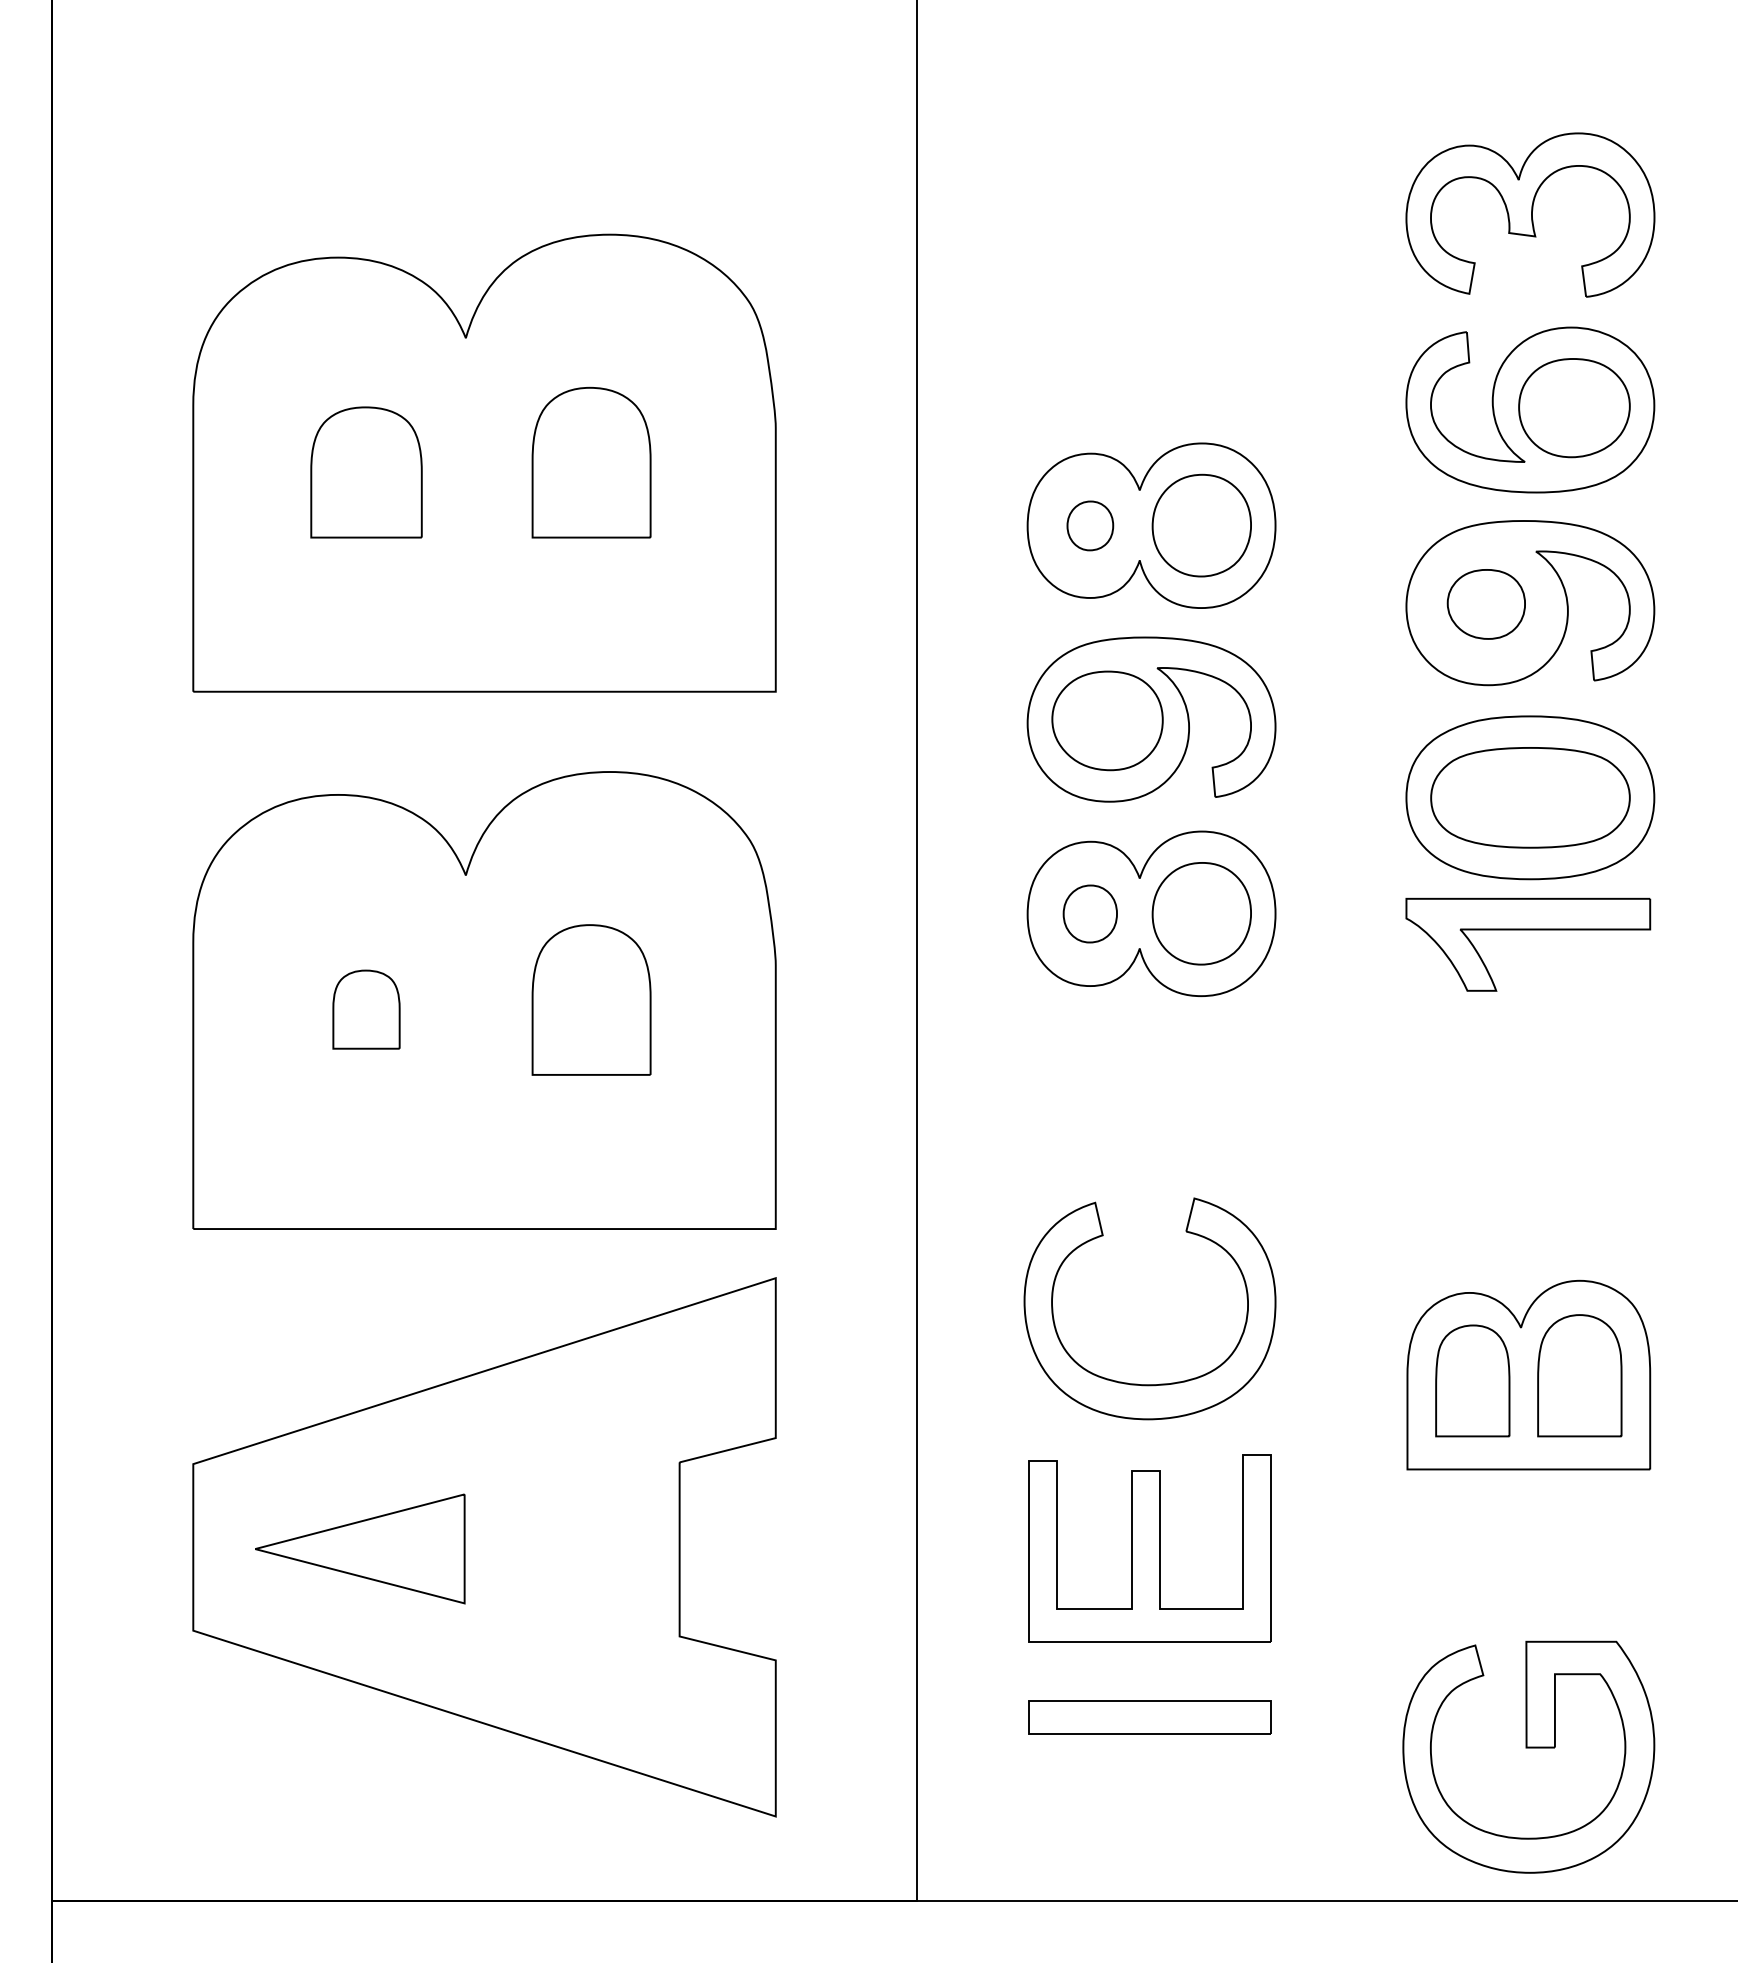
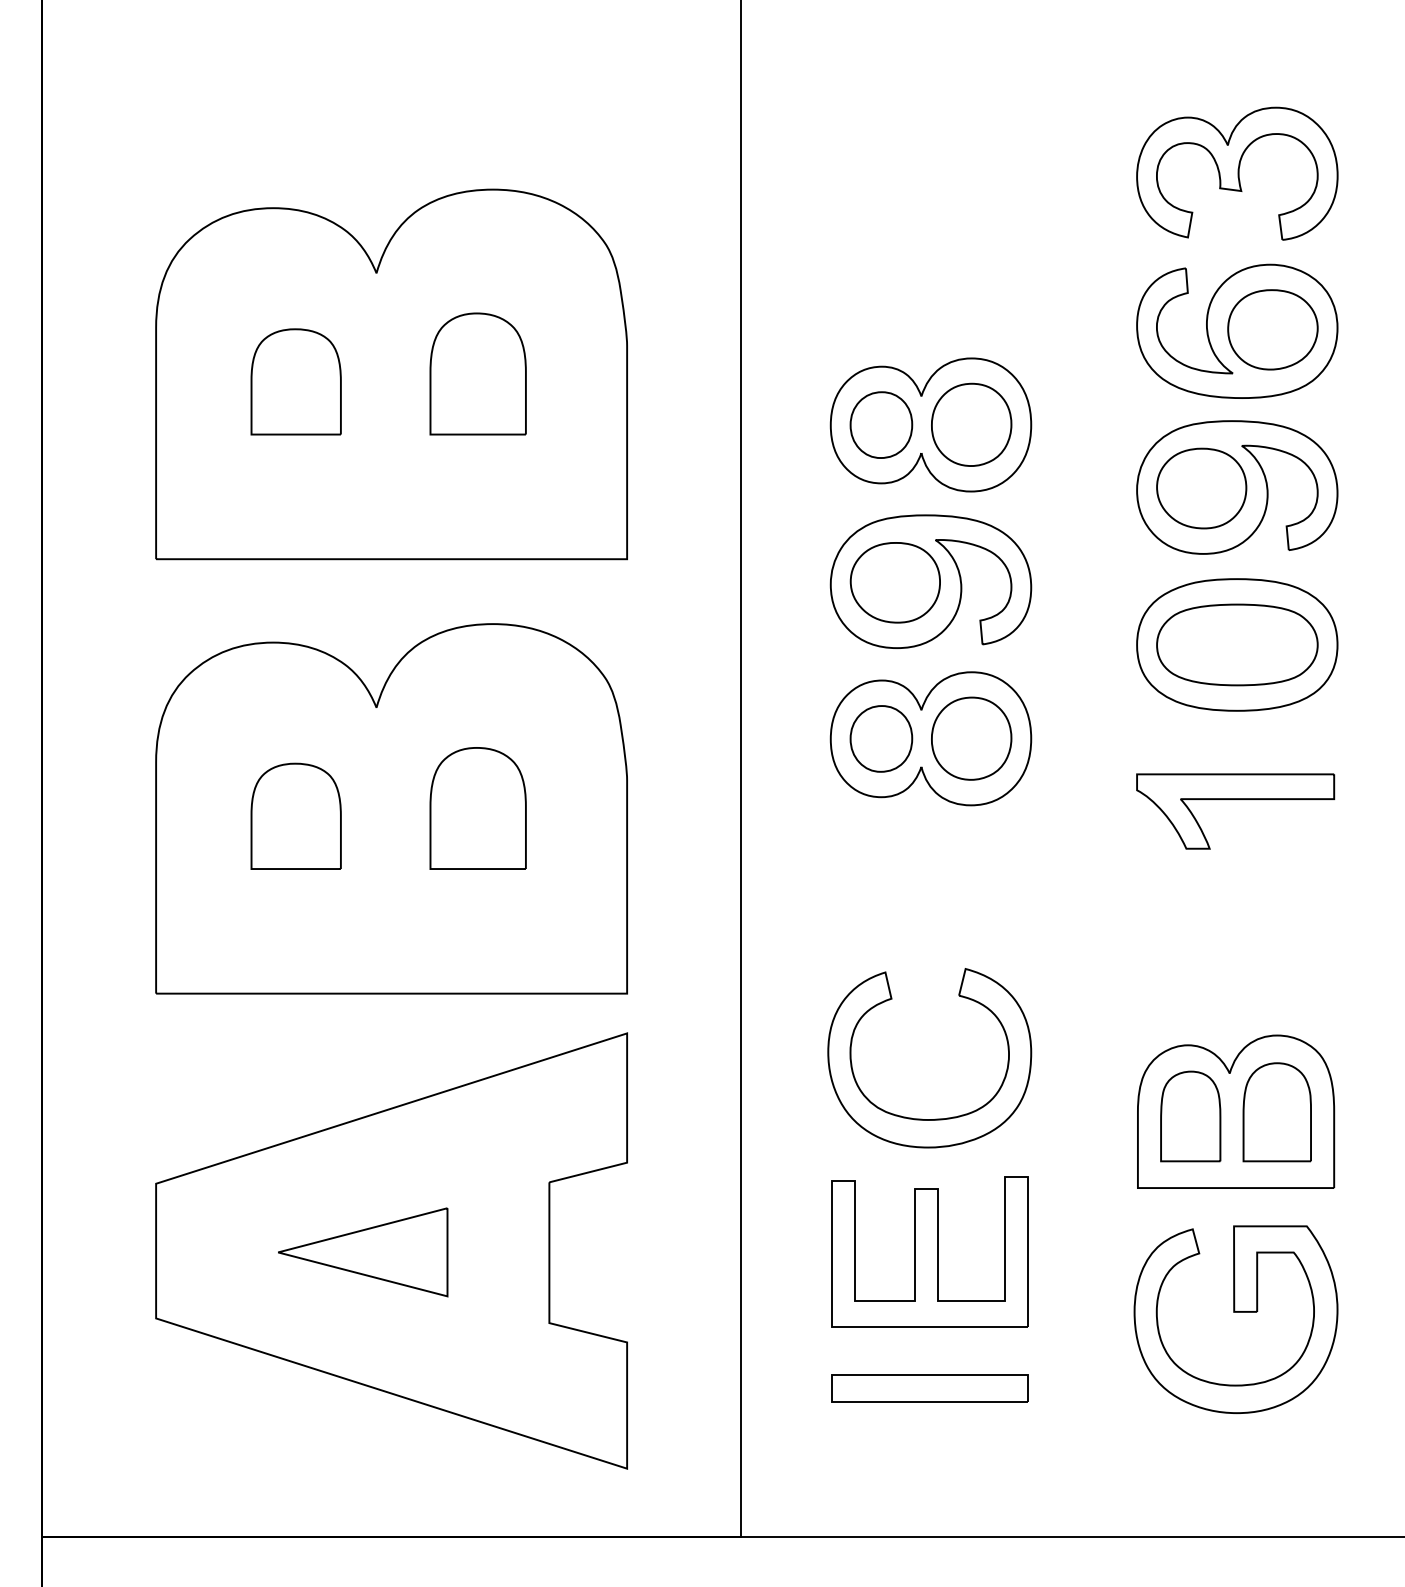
part: (1090, 525) -> (881, 424), size x1.67
part: (1486, 604) -> (1201, 488), size x1.43
part: (1090, 913) -> (881, 738), size x1.43
part: (1528, 930) -> (1235, 799), moved
part: (366, 1009) -> (296, 816), size x1.67
part: (360, 1548) -> (363, 1251), moved
part: (1528, 1748) -> (1235, 1312), moved

